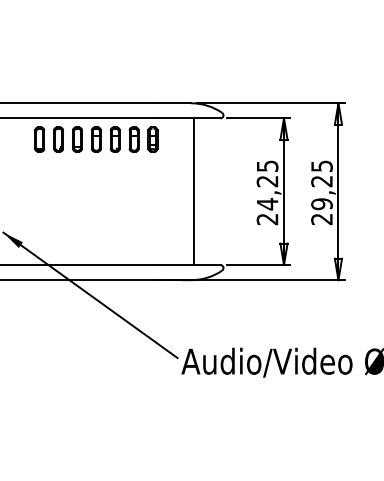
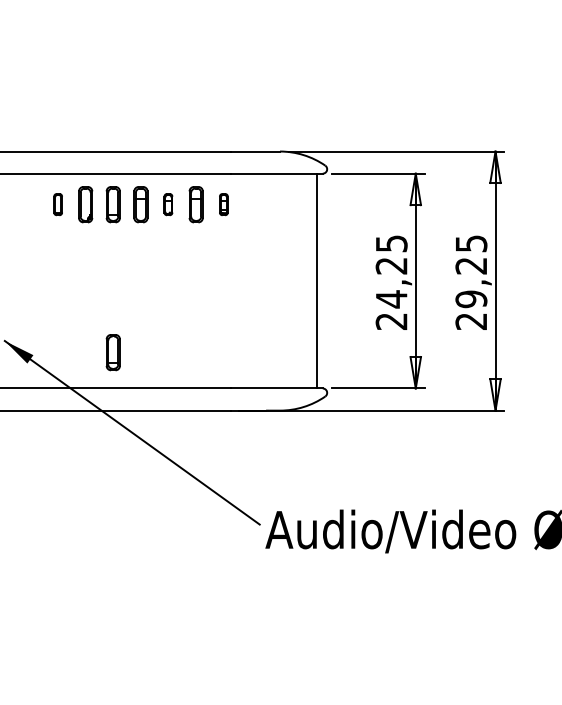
part: (39, 139) -> (57, 204), size x0.6
part: (114, 139) -> (167, 204), size x0.6
part: (152, 139) -> (223, 204), size x0.6
line: (193, 191) -> (316, 280), moved
part: (77, 240) -> (113, 352), added

